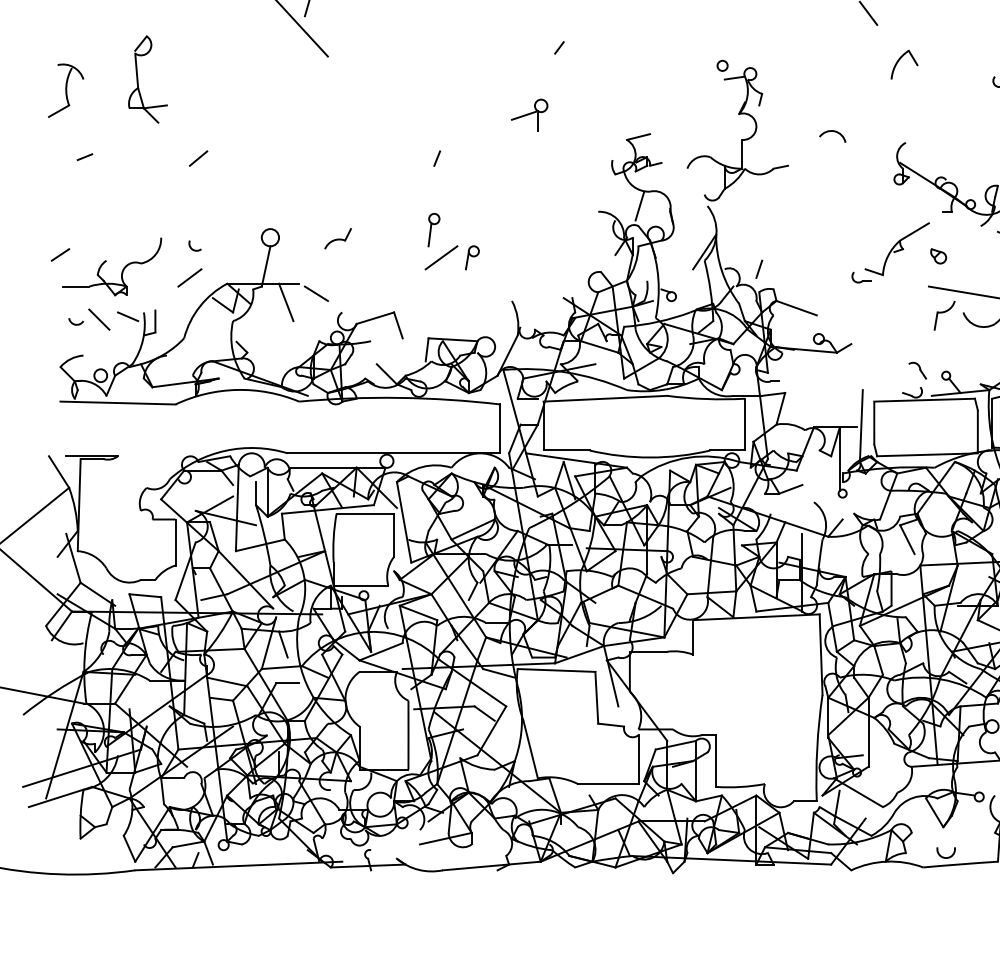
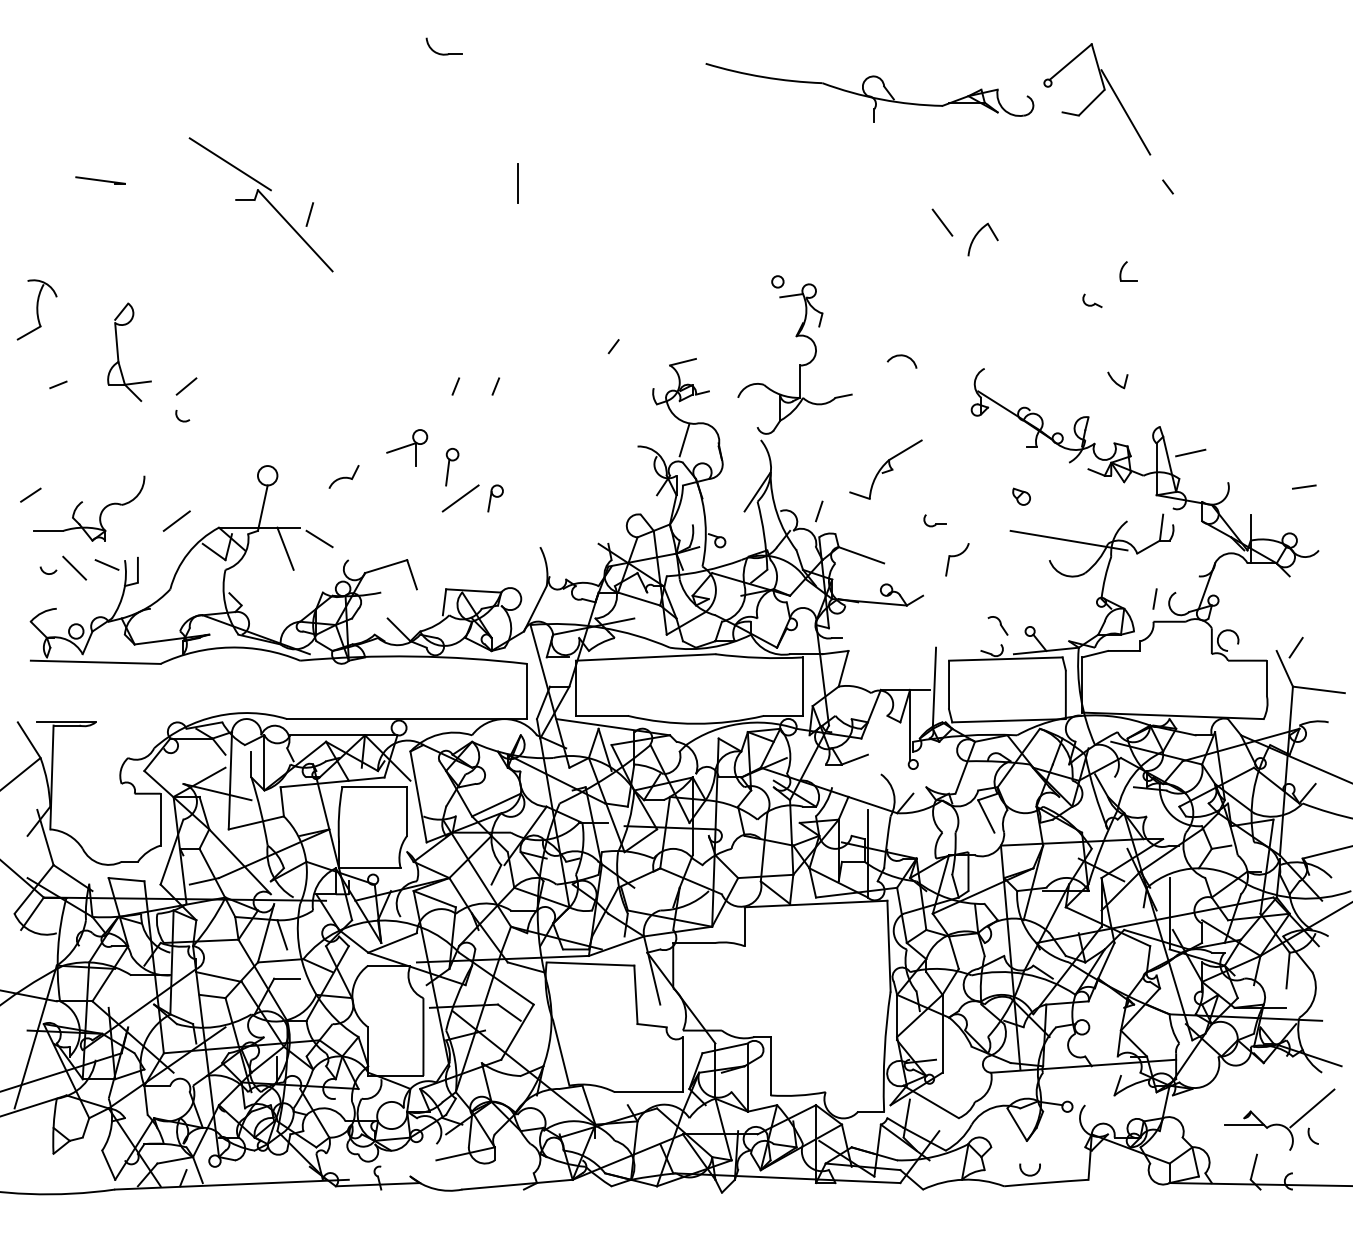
line: (559, 47) -> (613, 346), moved
part: (899, 61) -> (977, 235), moved
part: (138, 78) -> (118, 351), moved
part: (529, 115) -> (407, 447), moved
line: (472, 158) -> (495, 386), added
arc: (192, 248) -> (179, 418), moved
part: (896, 248) -> (885, 469), moved
part: (944, 315) -> (957, 559), moved

